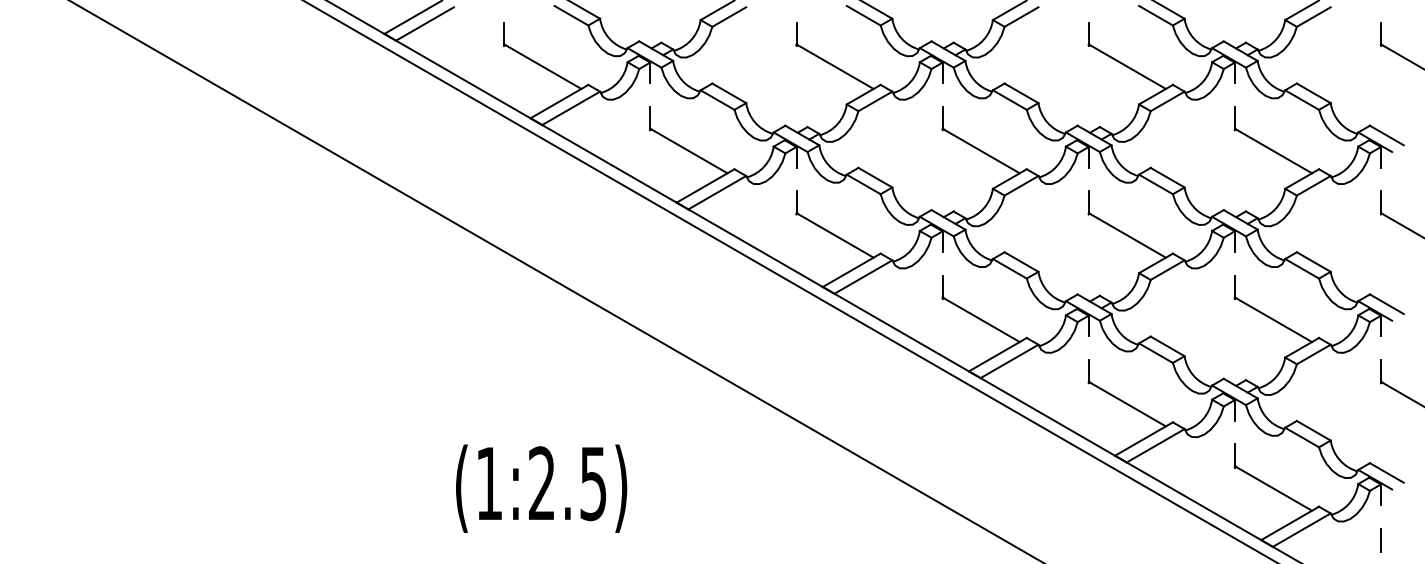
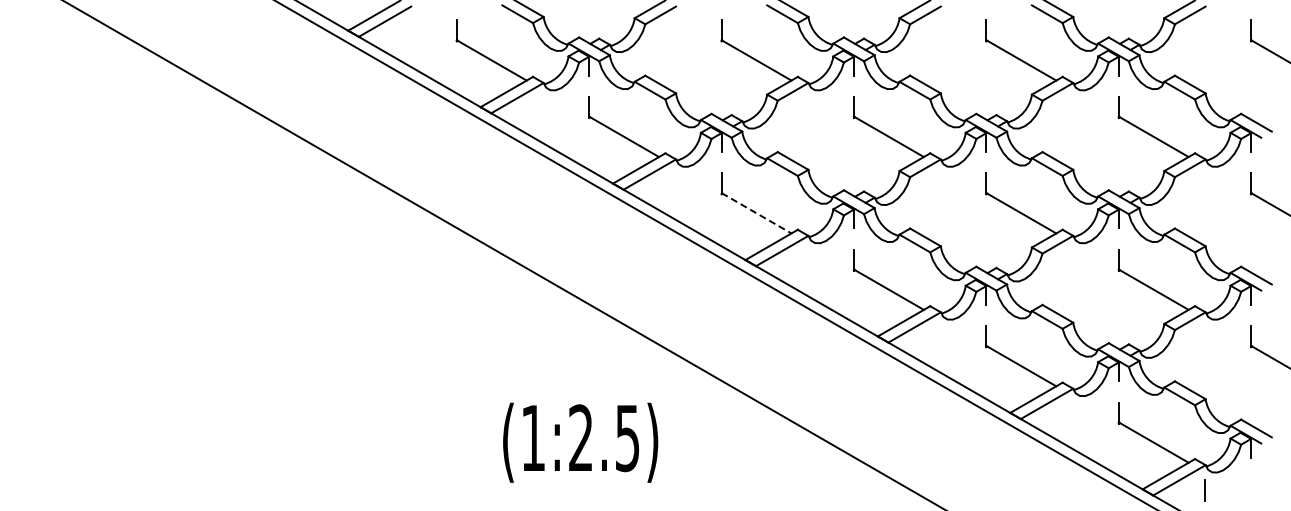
line: (835, 235) -> (756, 213), solid -> dashed
text: (541, 488) -> (580, 442), moved
line: (1380, 540) -> (1204, 490), moved

